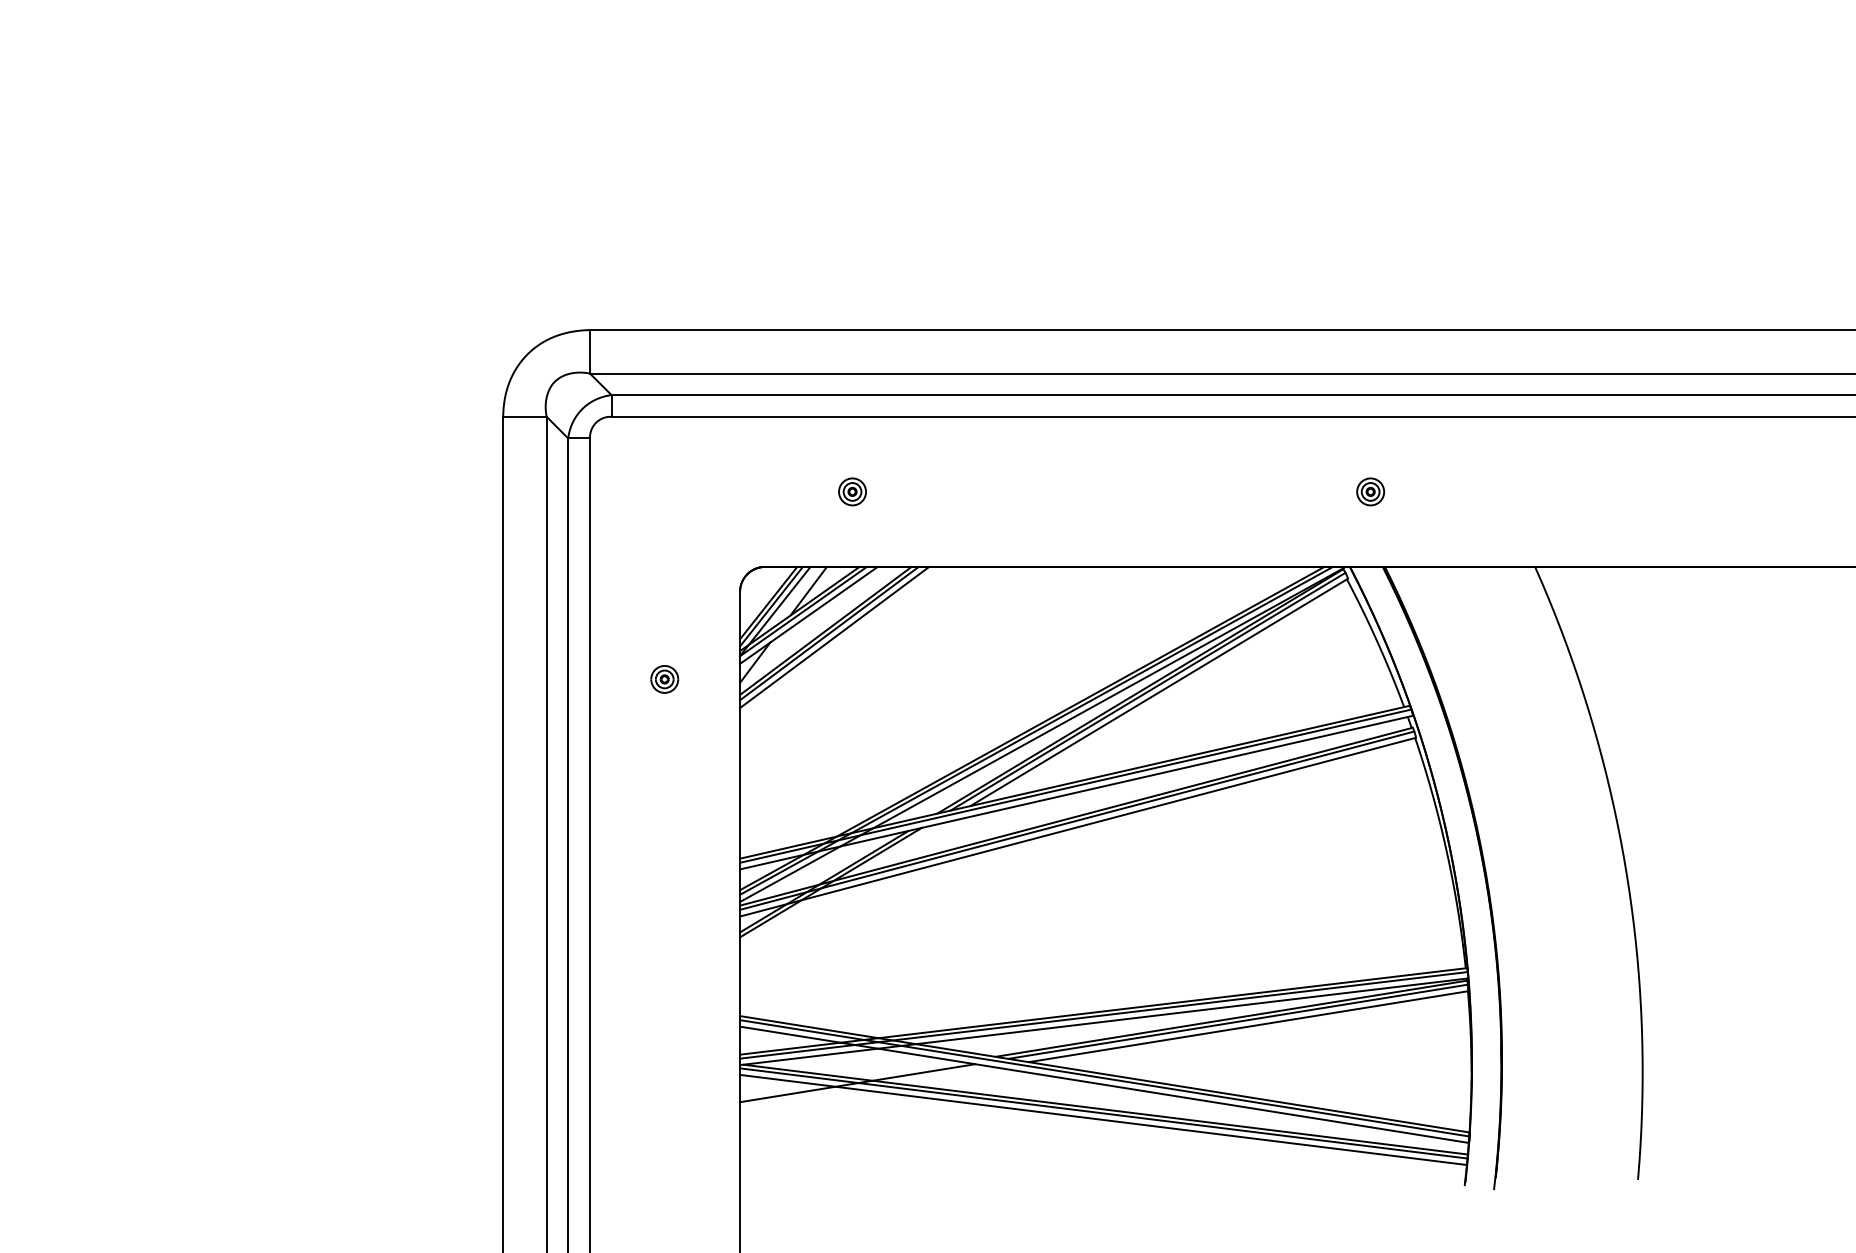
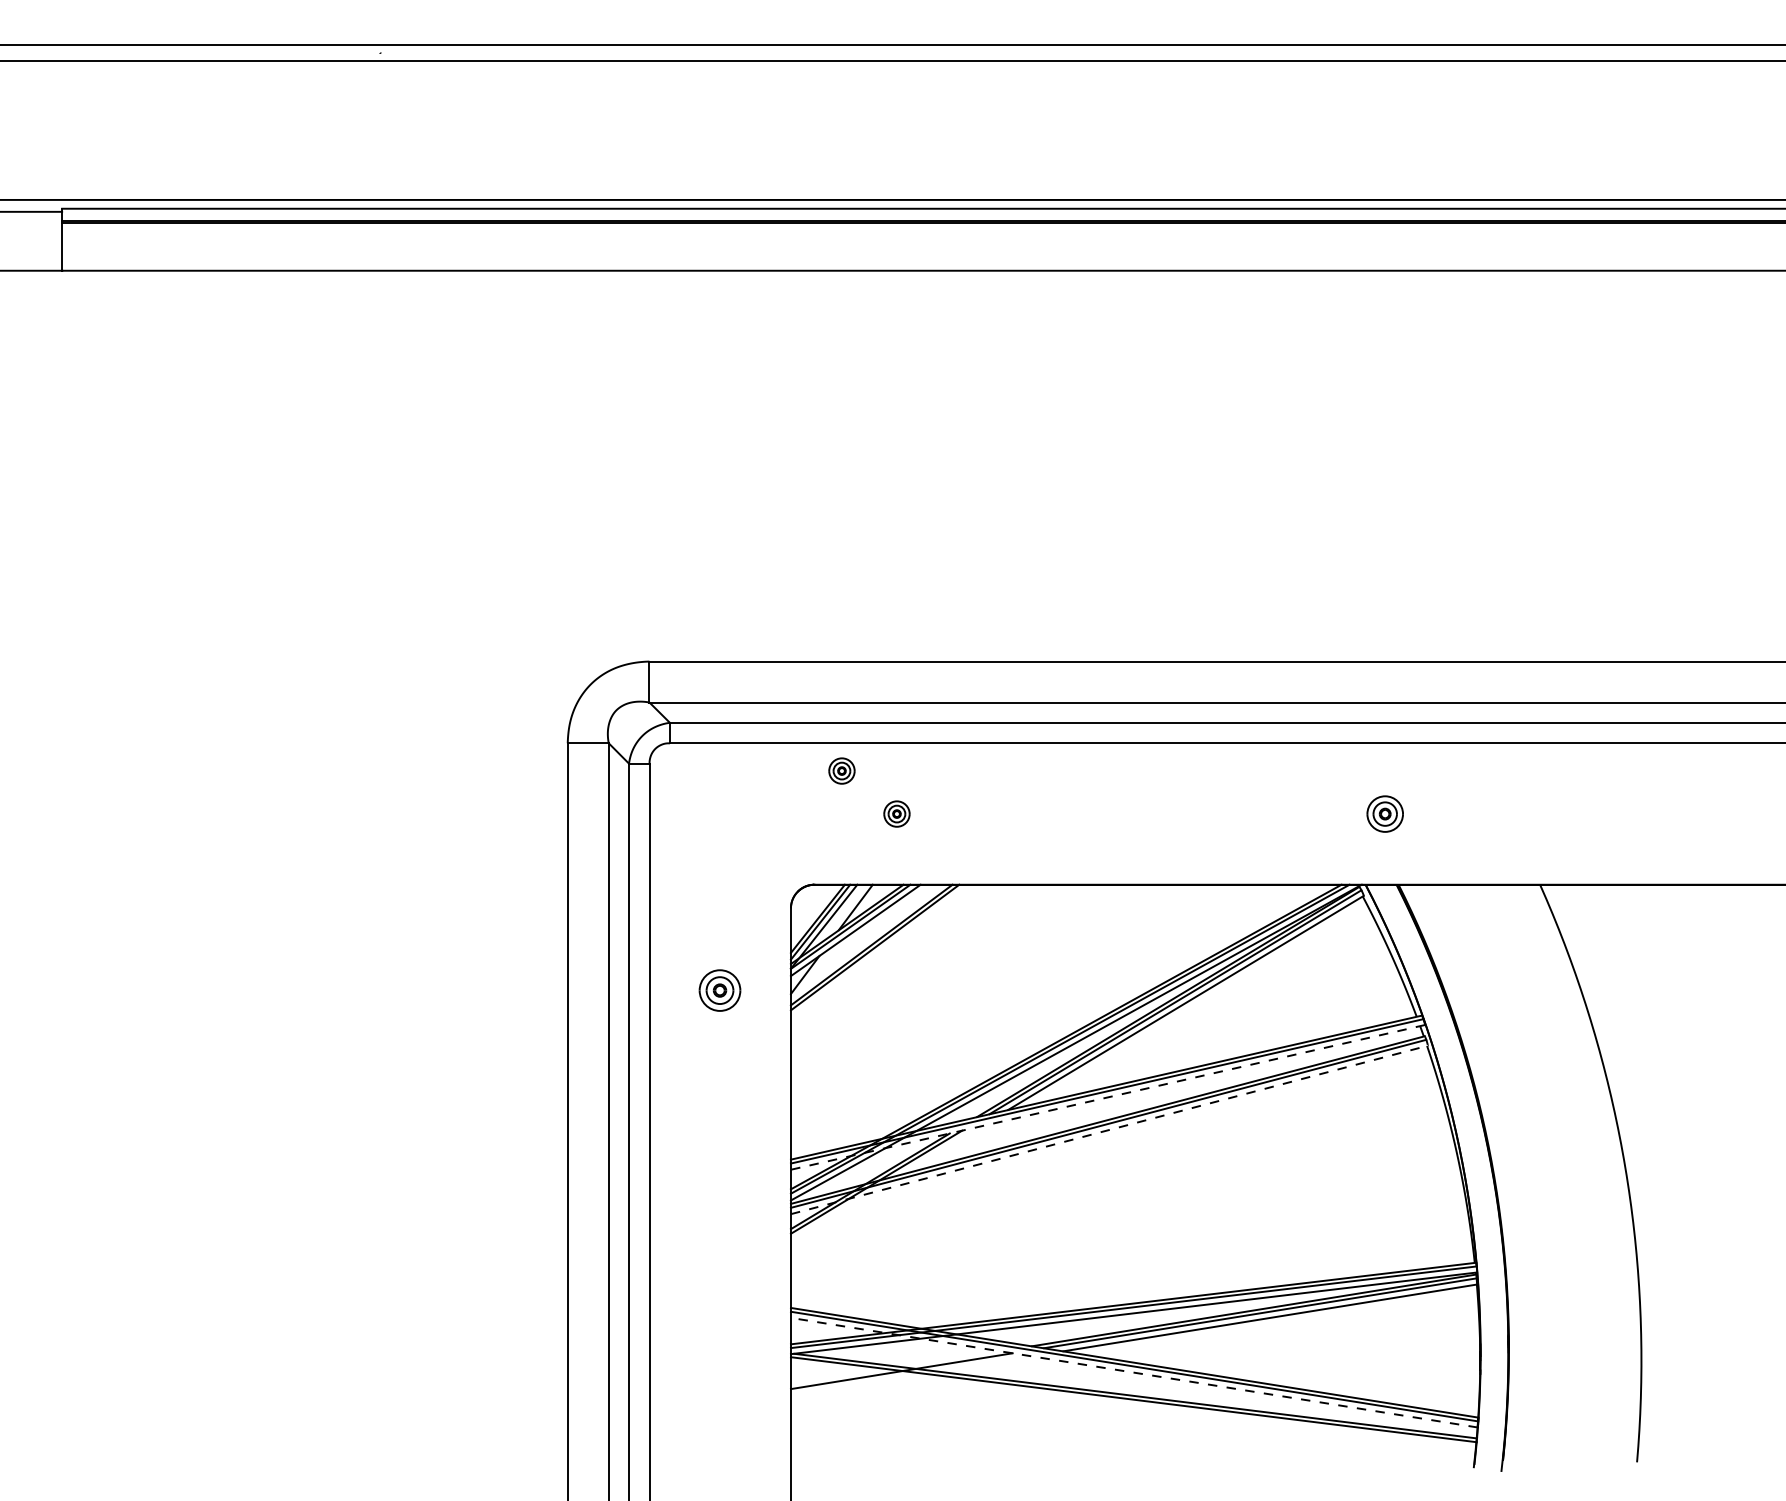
part: (793, 445) -> (841, 770), added
part: (1369, 491) -> (1384, 813), size x1.4
line: (834, 636) -> (879, 950), removed
part: (664, 679) -> (719, 990), size x1.6
line: (1075, 792) -> (1107, 1097), solid -> dashed
line: (1078, 826) -> (1109, 1129), solid -> dashed
line: (1104, 1084) -> (1134, 1372), solid -> dashed
line: (1102, 1119) -> (1132, 1405), removed

